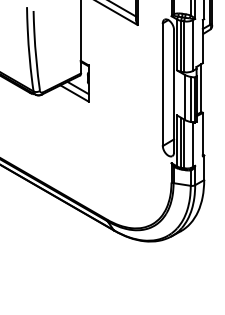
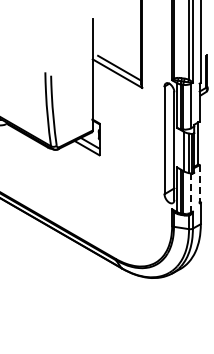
line: (202, 134) -> (199, 184), solid -> dashed
line: (193, 145) -> (191, 193), solid -> dashed

